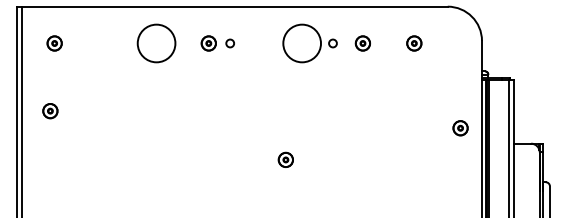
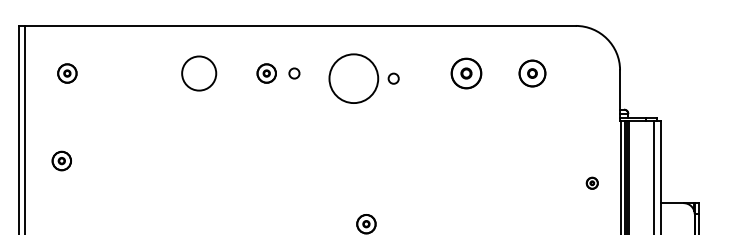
circle: (156, 43) -> (199, 73), size x0.7
part: (309, 43) -> (363, 78), moved
part: (362, 43) -> (465, 73), size x1.6
part: (414, 43) -> (532, 73), size x1.4
part: (460, 128) -> (592, 183), size x0.6

